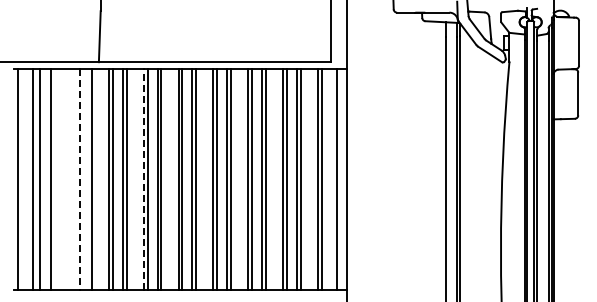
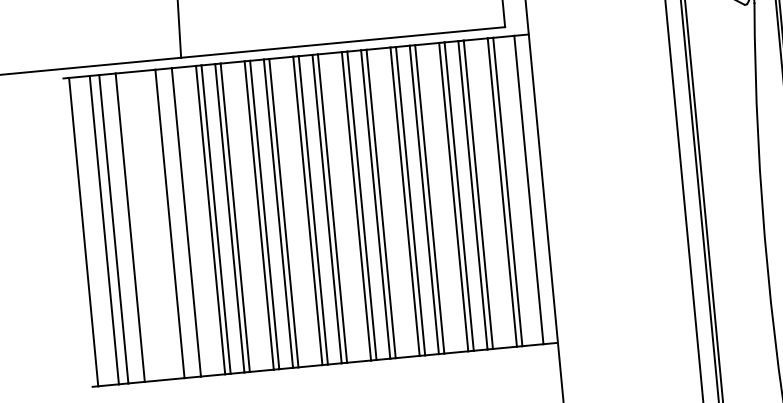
line: (143, 178) -> (258, 214), dashed -> solid
line: (79, 179) -> (169, 224), dashed -> solid

